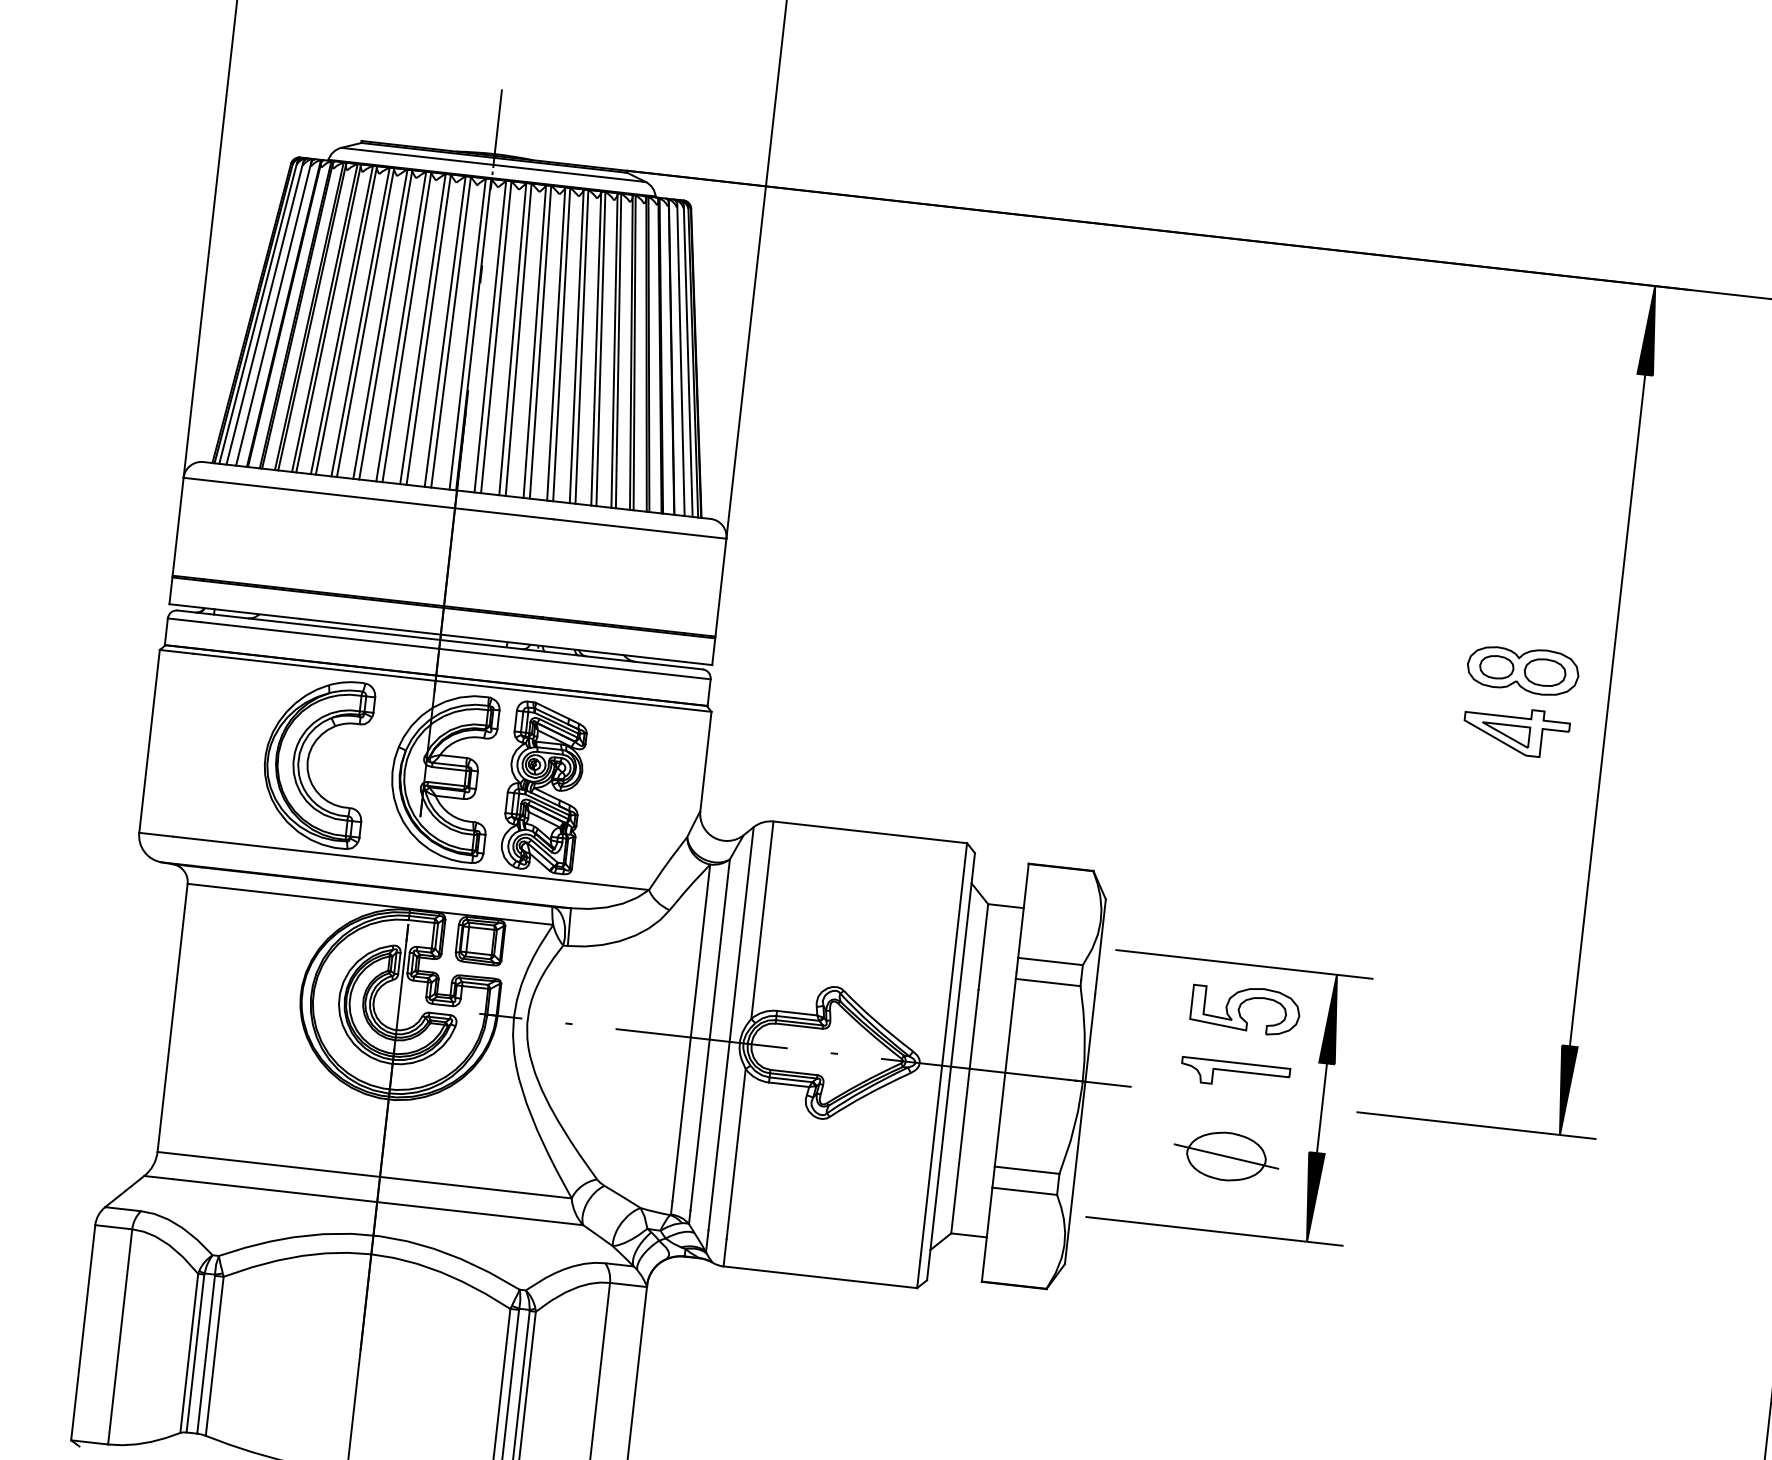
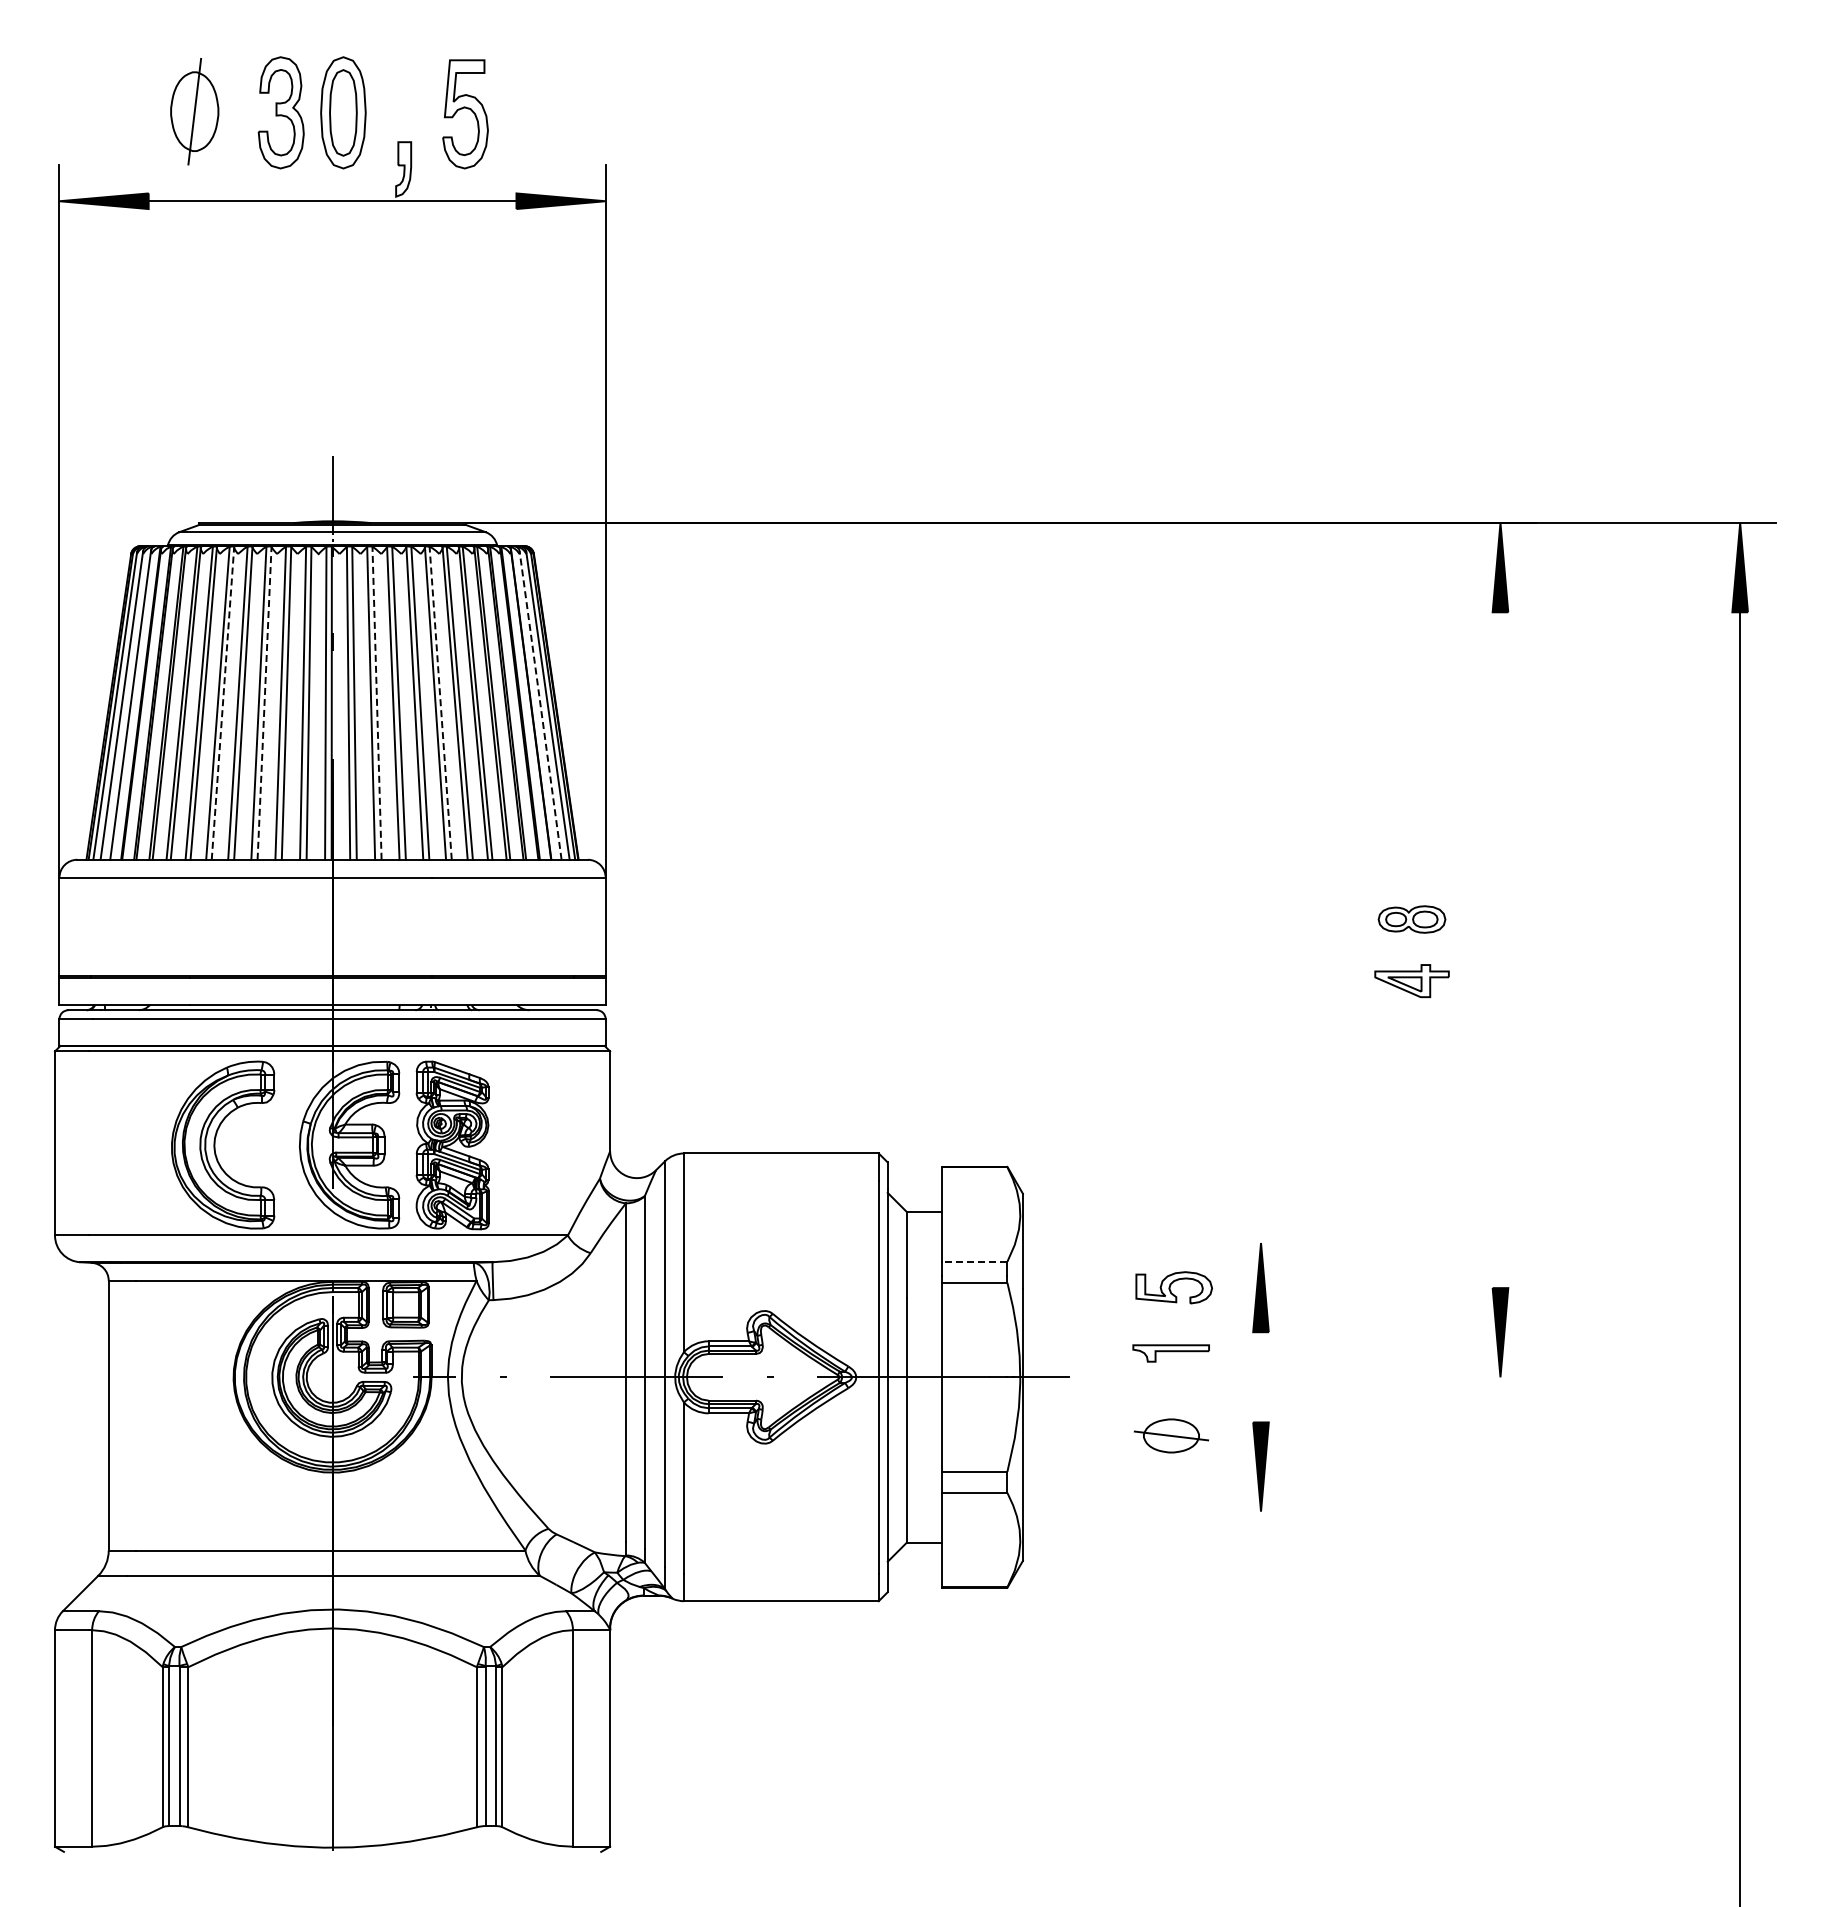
line: (365, 322) -> (222, 703), solid -> dashed
line: (406, 327) -> (264, 703), solid -> dashed
line: (519, 340) -> (377, 703), solid -> dashed
line: (581, 347) -> (440, 703), solid -> dashed
line: (680, 360) -> (540, 705), solid -> dashed
part: (1522, 670) -> (1411, 919), size x0.6
line: (1607, 710) -> (1500, 950), removed
part: (1515, 730) -> (1411, 980), size x0.7
line: (1050, 961) -> (974, 1261), solid -> dashed
line: (1243, 964) -> (1167, 1243), removed
part: (1246, 1009) -> (1174, 1287), size x0.7
part: (1235, 1074) -> (1171, 1353), size x0.7
line: (1322, 1108) -> (1261, 1377), removed
line: (1476, 1125) -> (1416, 1377), removed
part: (1226, 1156) -> (1171, 1435), size x0.7
line: (1214, 1231) -> (1167, 1511), removed

